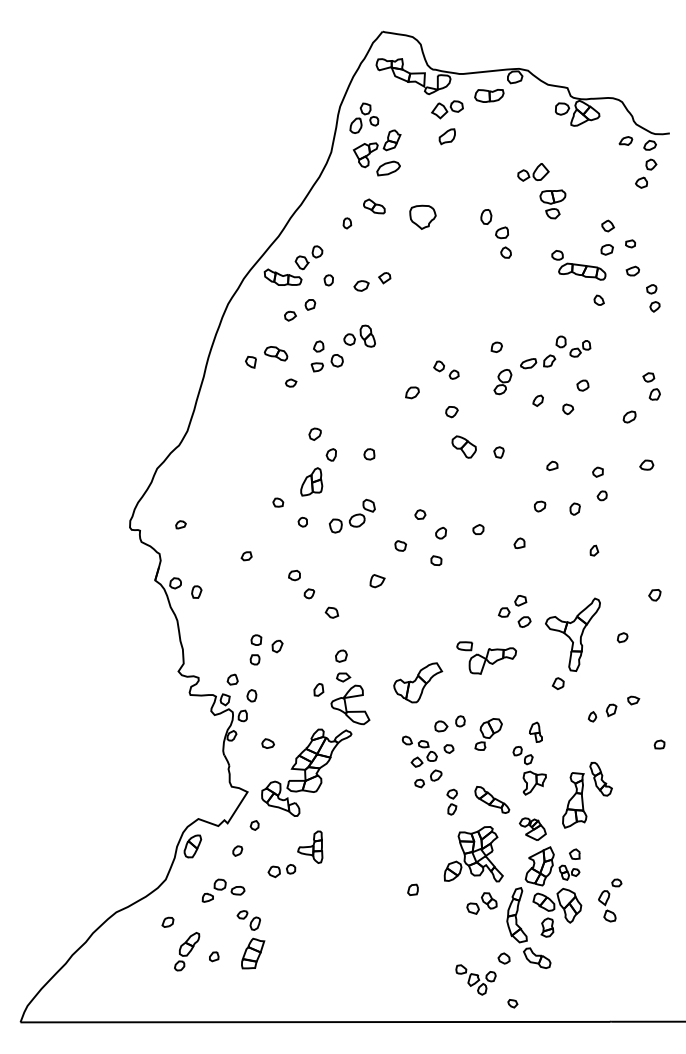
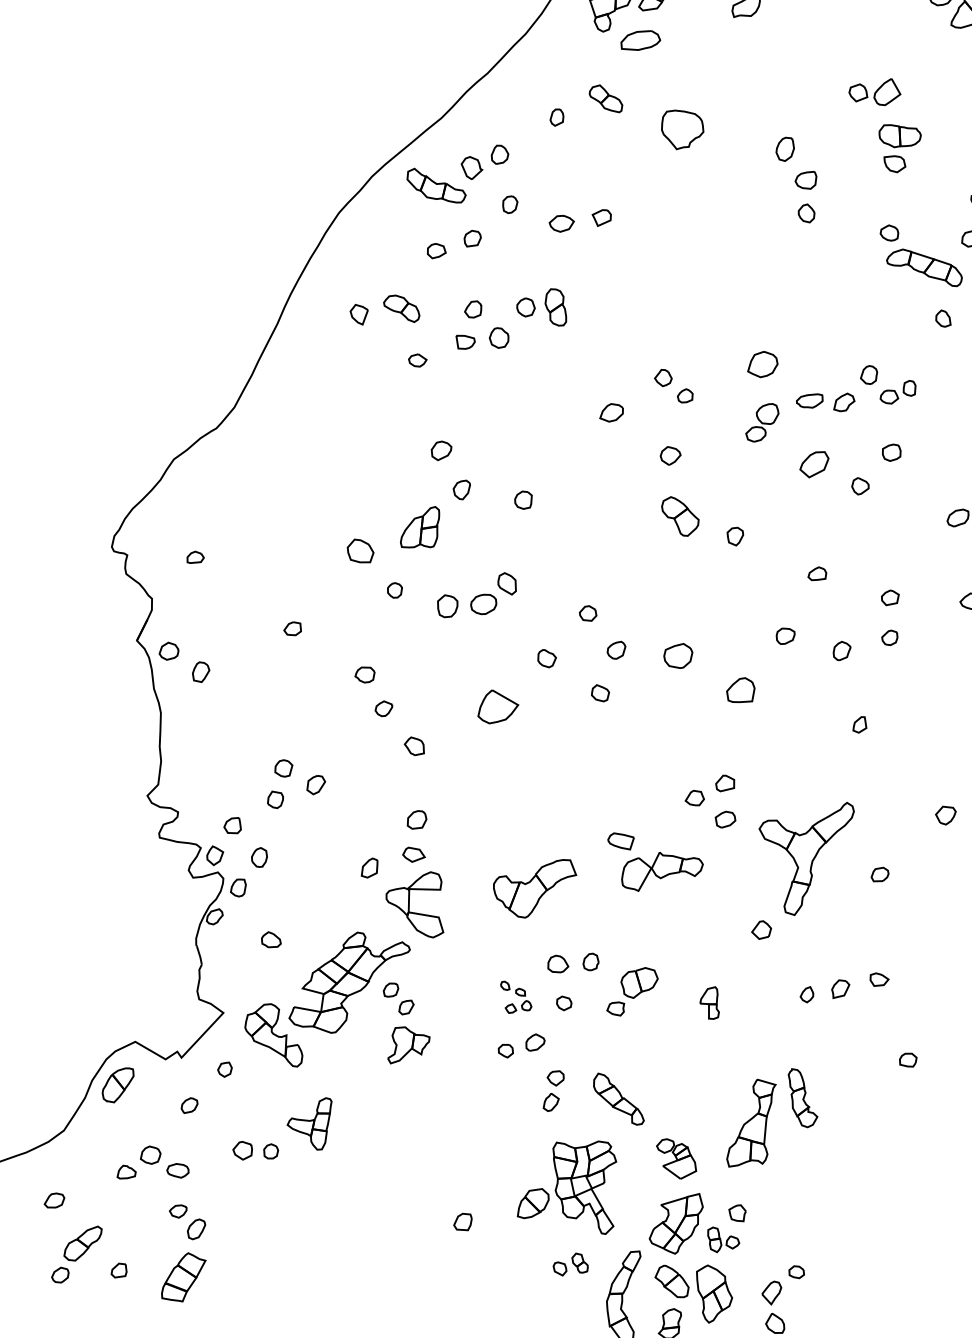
part: (496, 346) -> (762, 362), size x1.6
part: (537, 400) -> (813, 463), size x1.6
part: (278, 502) -> (361, 551), size x1.6
part: (478, 529) -> (678, 655), size x1.6
part: (519, 542) -> (741, 688), size x1.6
part: (377, 581) -> (498, 709), size x1.6
part: (419, 751) -> (515, 998), size x0.6
part: (529, 770) -> (404, 1025), moved
part: (481, 903) -> (570, 1264), size x0.7

